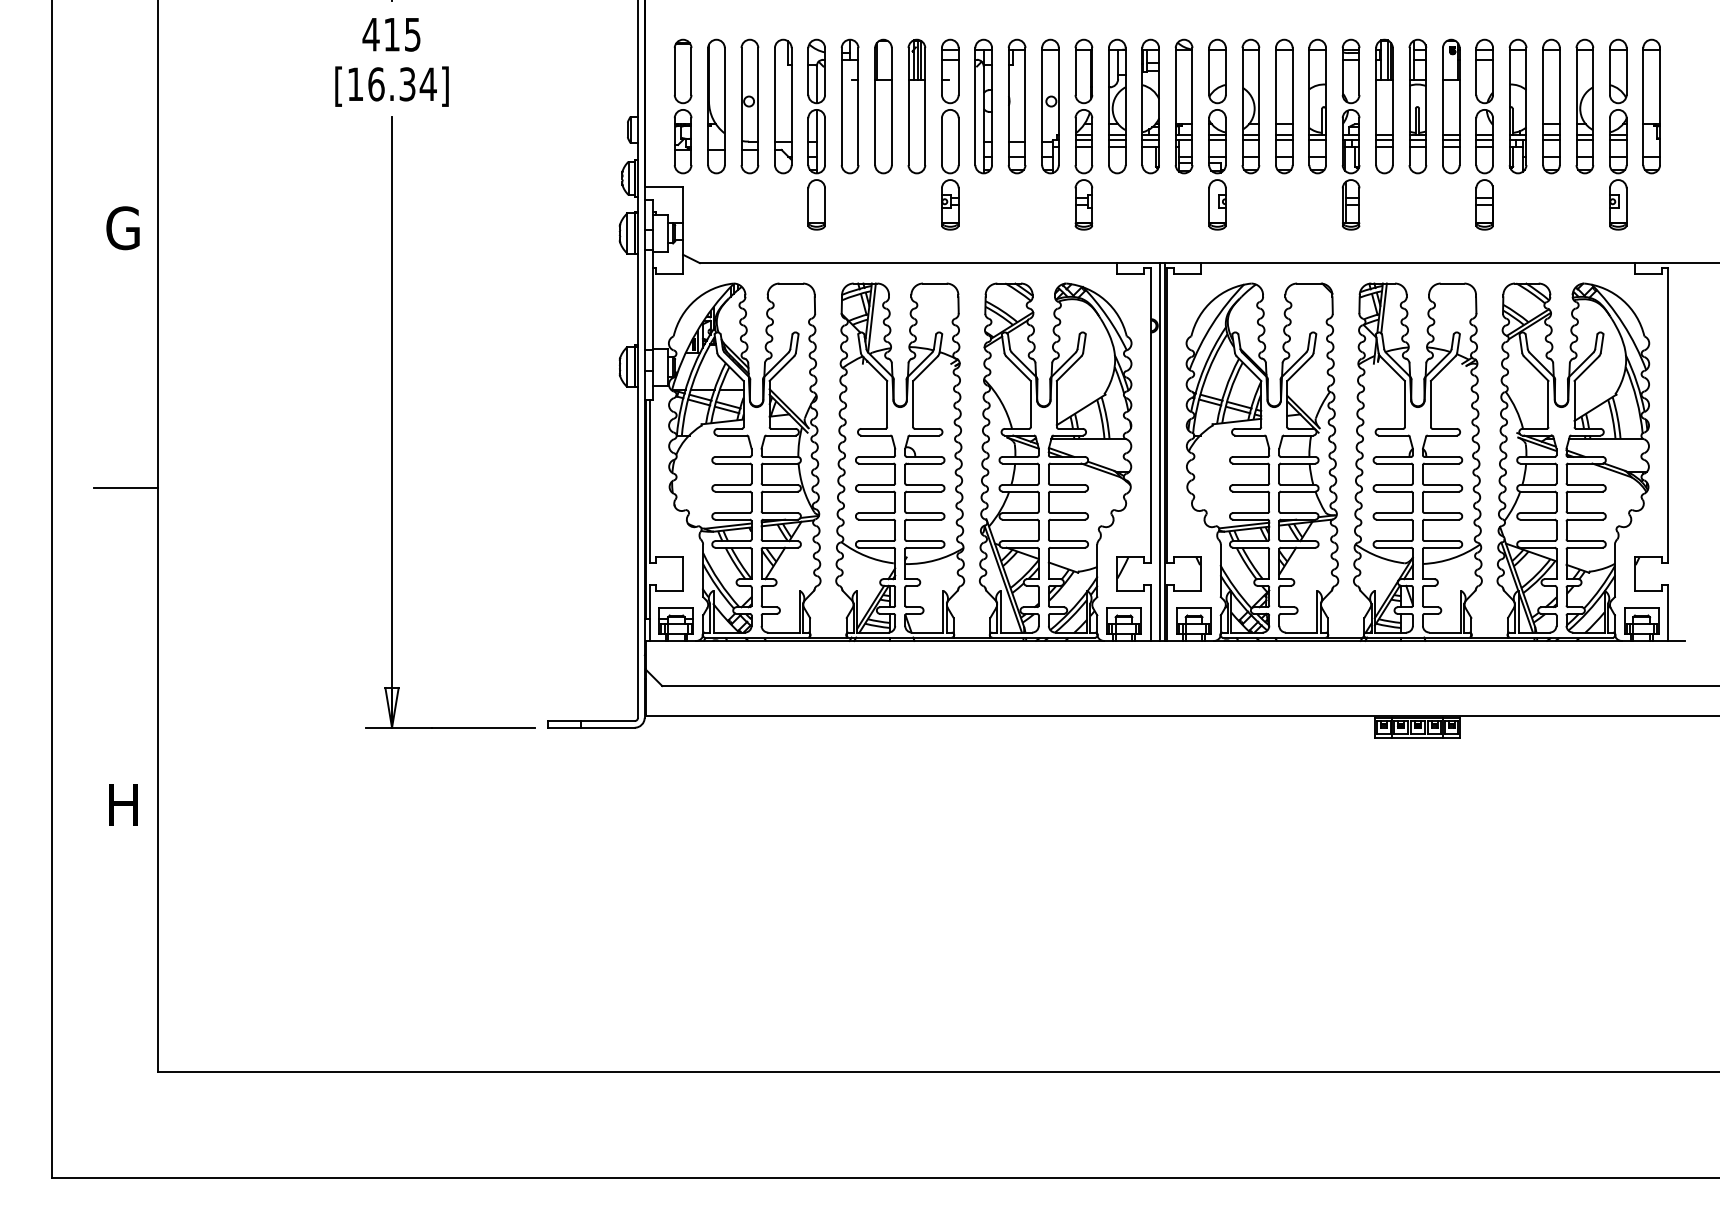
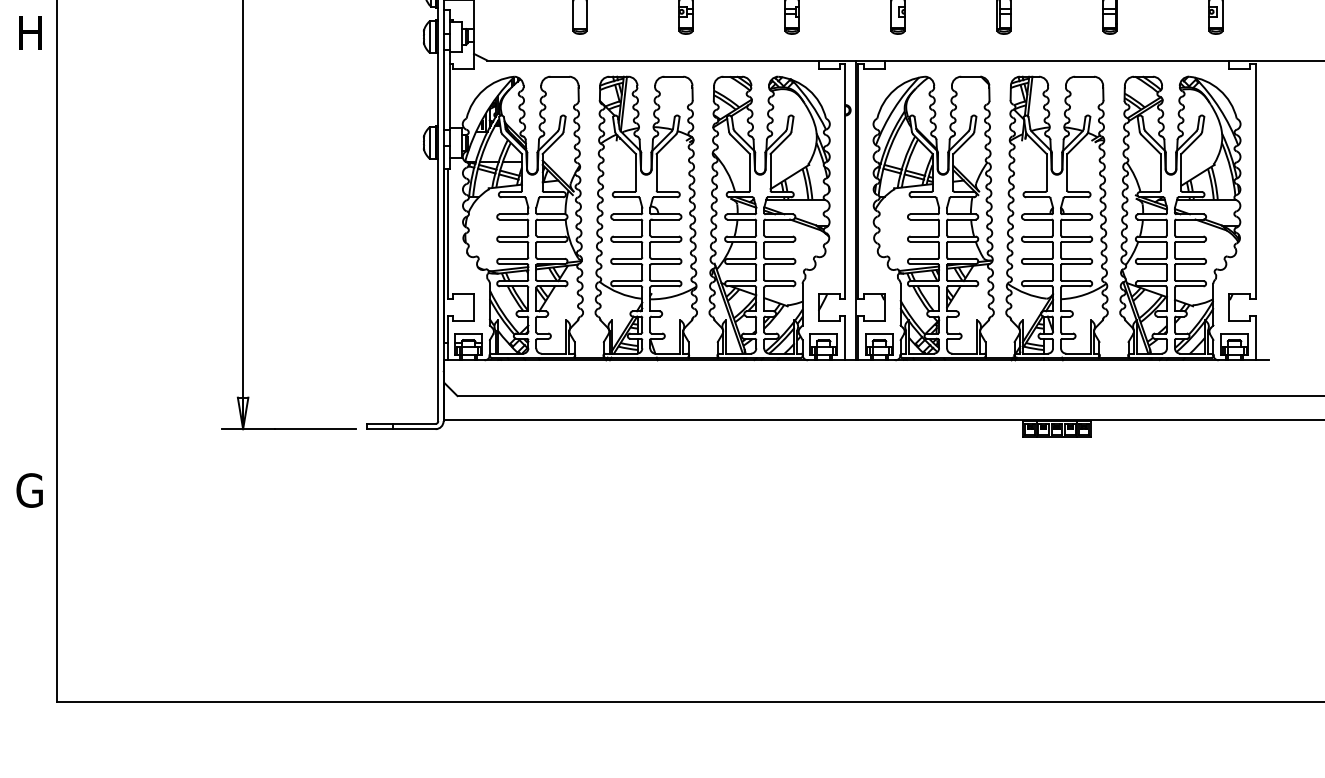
text: (122, 228) -> (29, 33), G -> H
line: (1159, 451) -> (852, 209), removed
line: (125, 488) -> (31, 239), removed
text: (122, 805) -> (29, 490), H -> G

